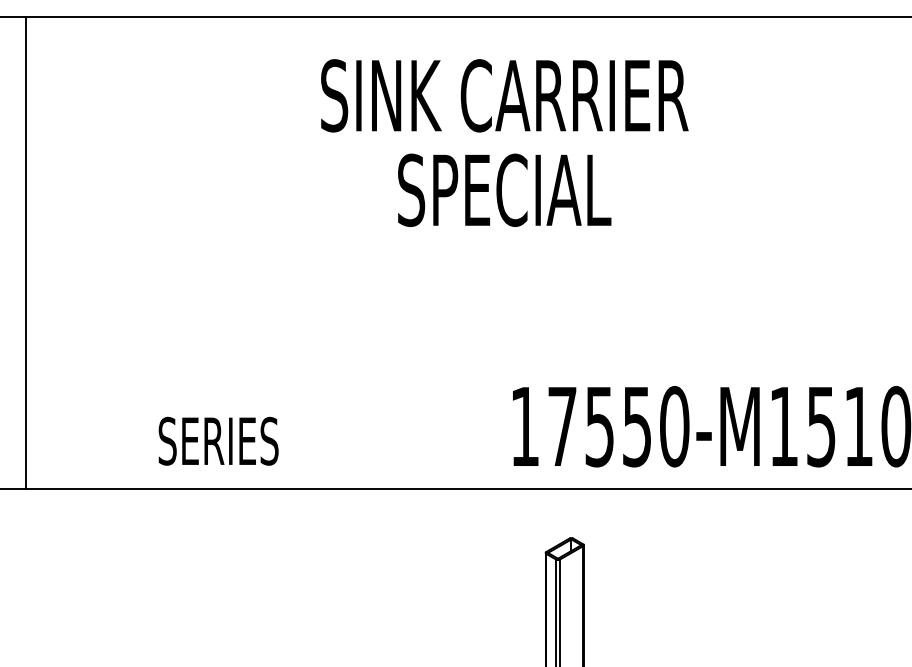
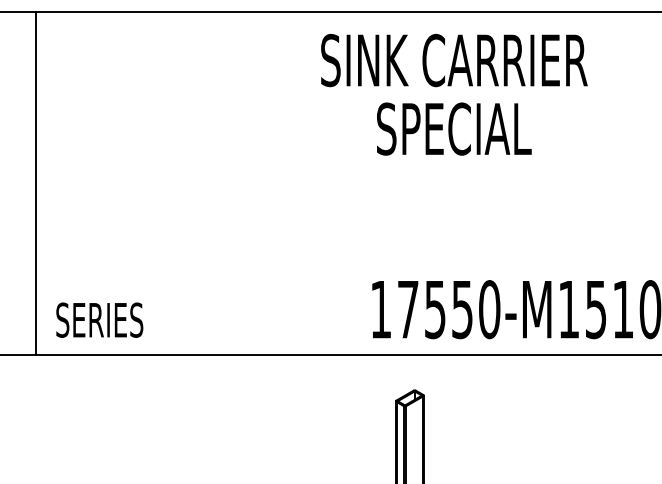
text: (504, 142) -> (454, 94), moved
line: (25, 252) -> (35, 183), moved
text: (218, 440) -> (99, 319), moved

